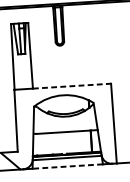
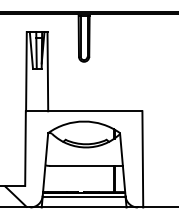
line: (72, 86) -> (95, 111), dashed -> solid
line: (67, 166) -> (83, 207), dashed -> solid

